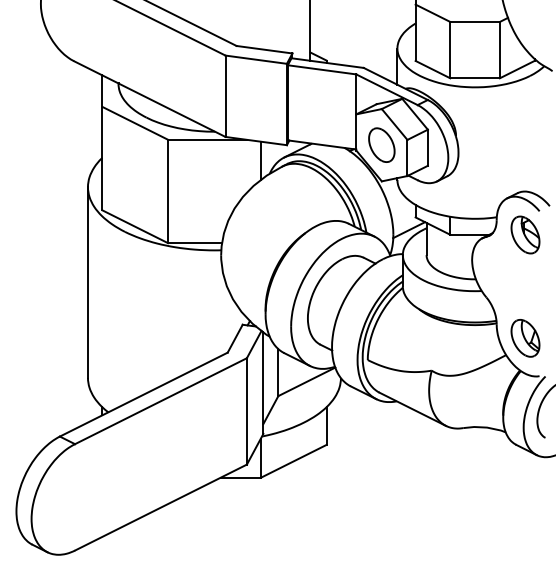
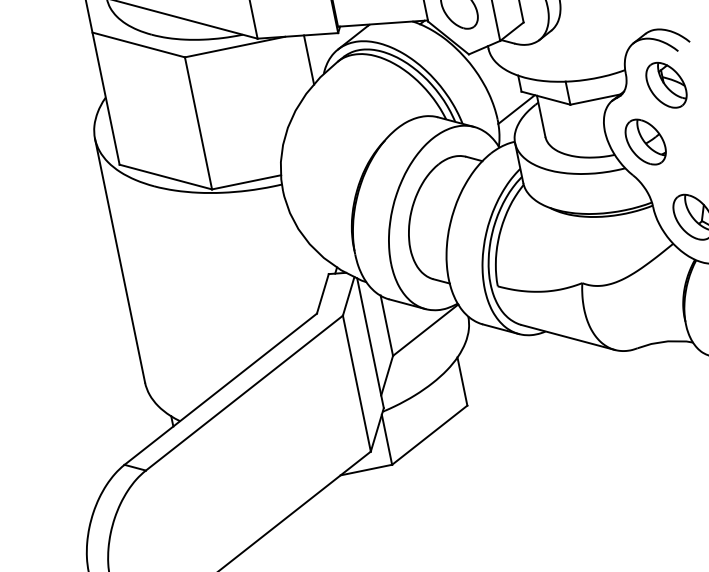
part: (500, 274) -> (644, 142), added

